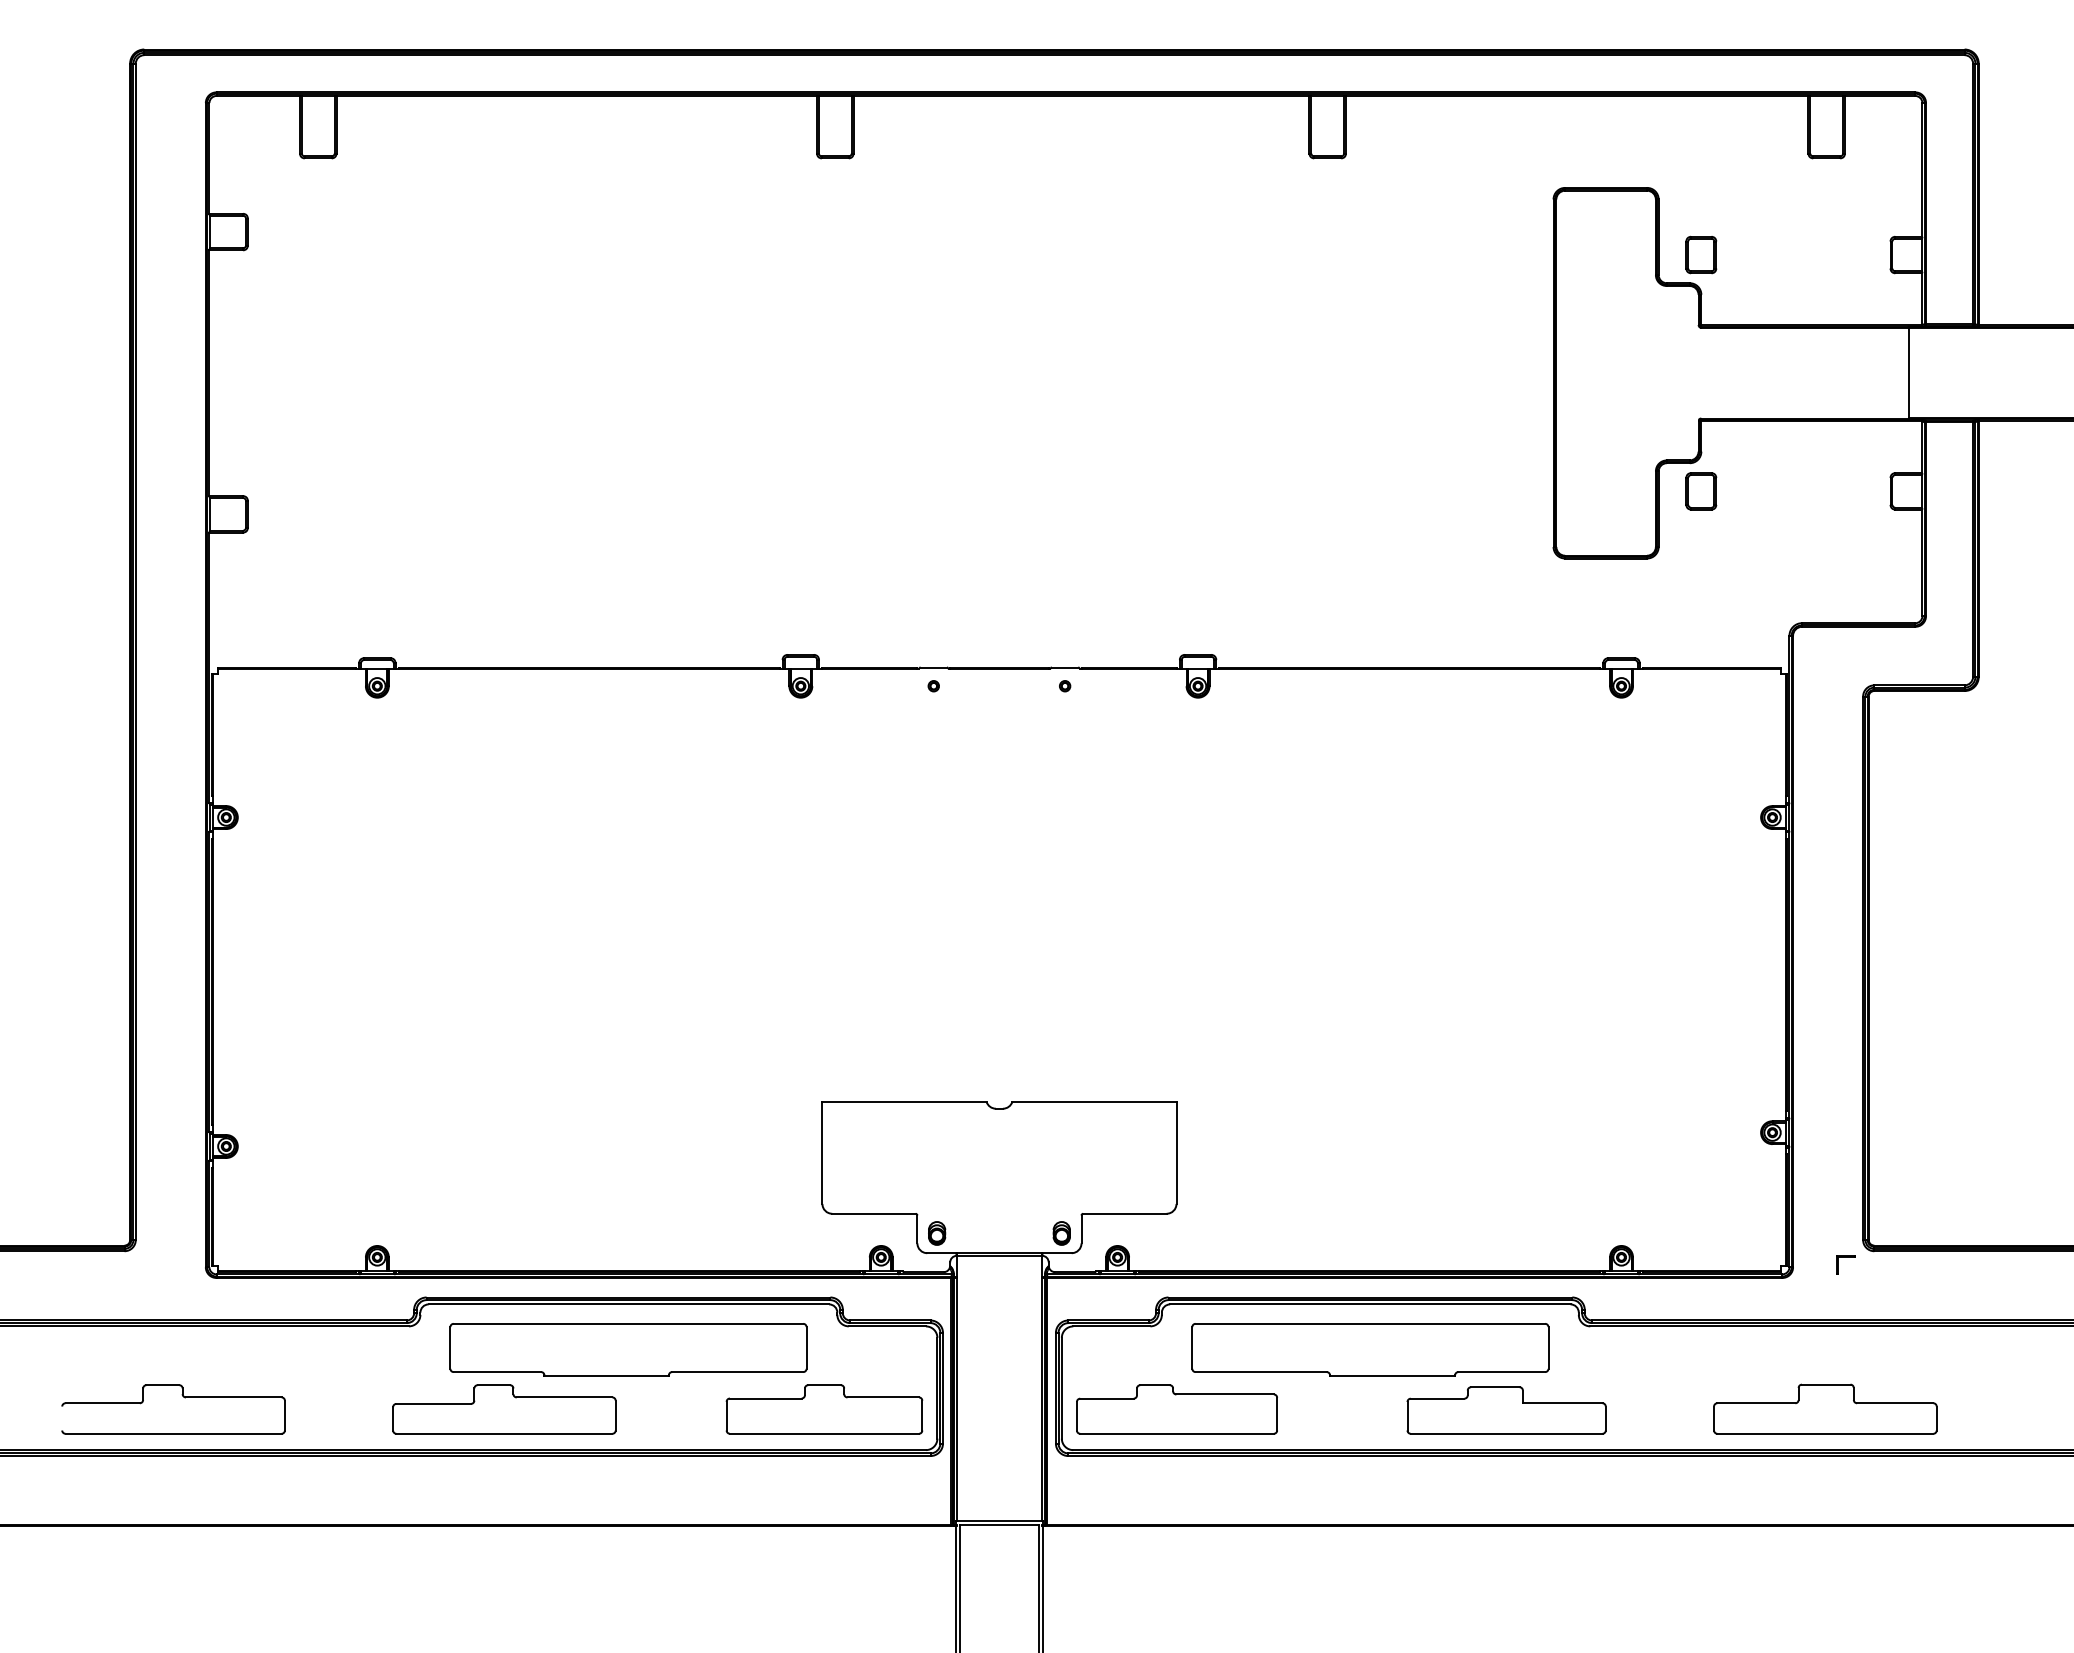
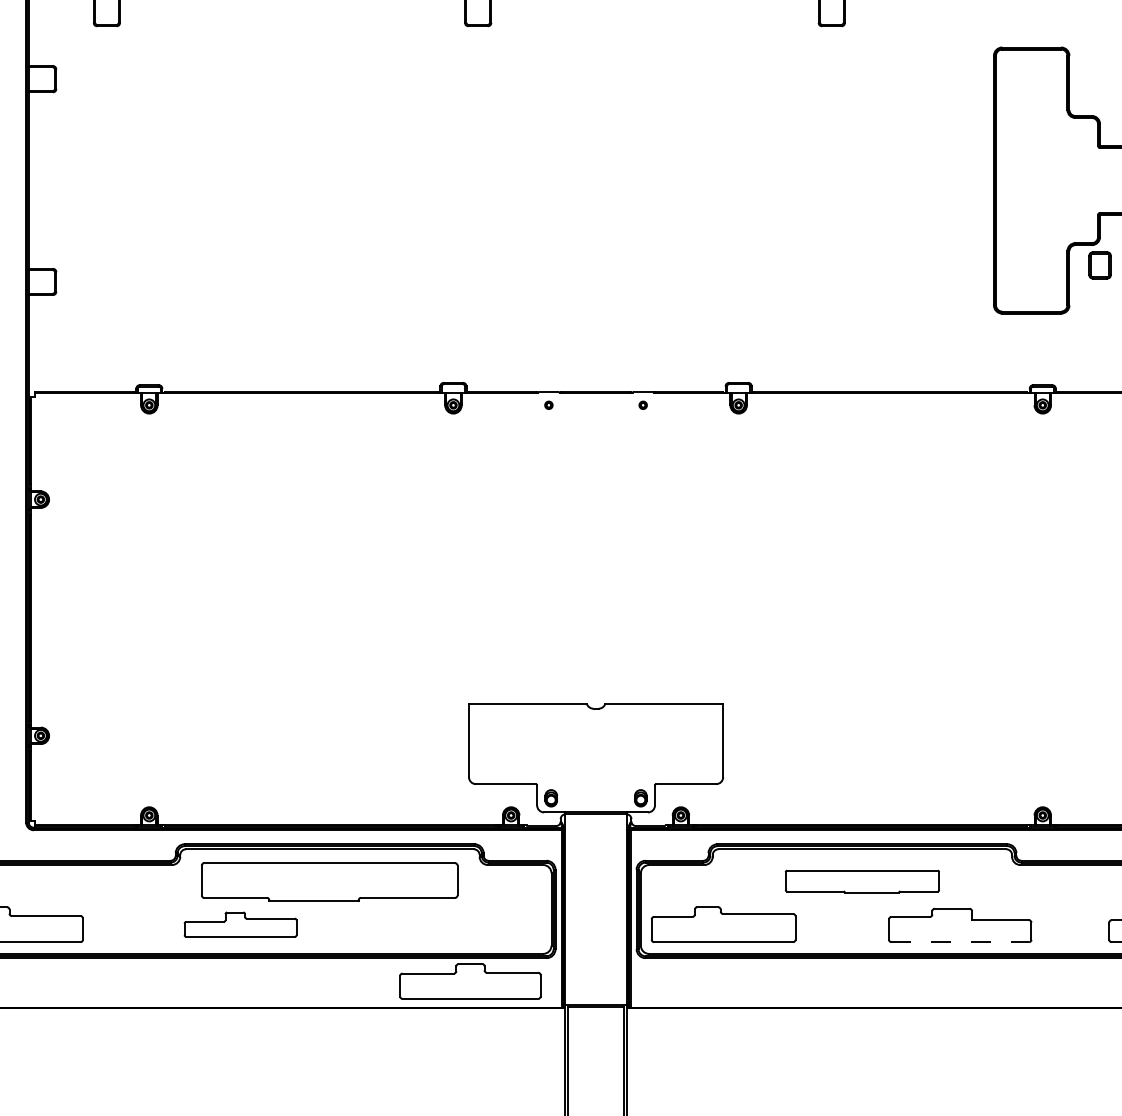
part: (1701, 254) -> (1100, 95), removed
part: (1370, 1349) -> (862, 881), size x0.6
part: (504, 1409) -> (240, 924), size x0.7
part: (824, 1409) -> (470, 981), moved
line: (1506, 1433) -> (960, 941), solid -> dashed

